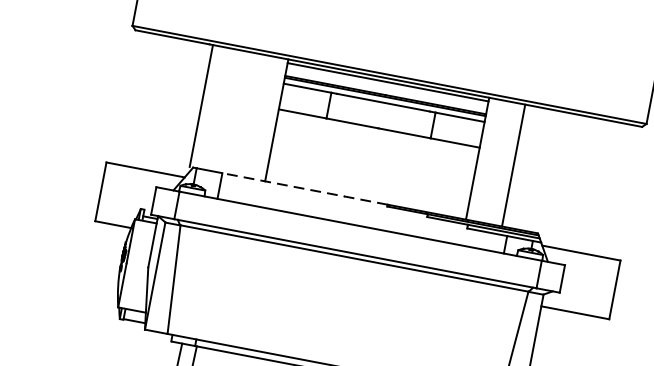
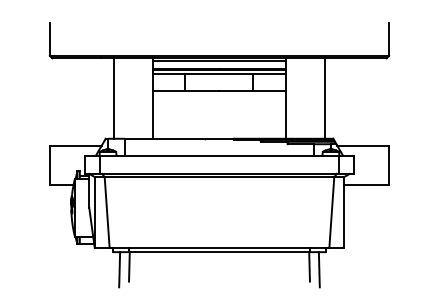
line: (201, 105) -> (114, 98), moved
line: (513, 165) -> (324, 98), moved
line: (305, 188) -> (179, 138), dashed -> solid

